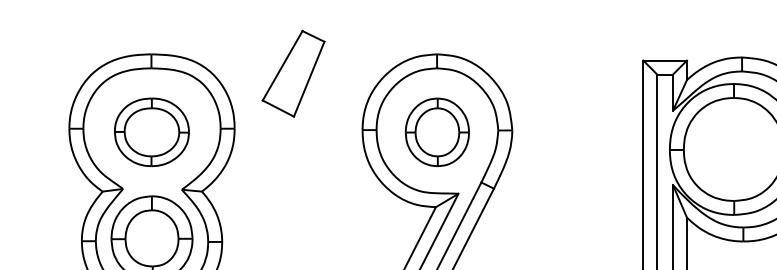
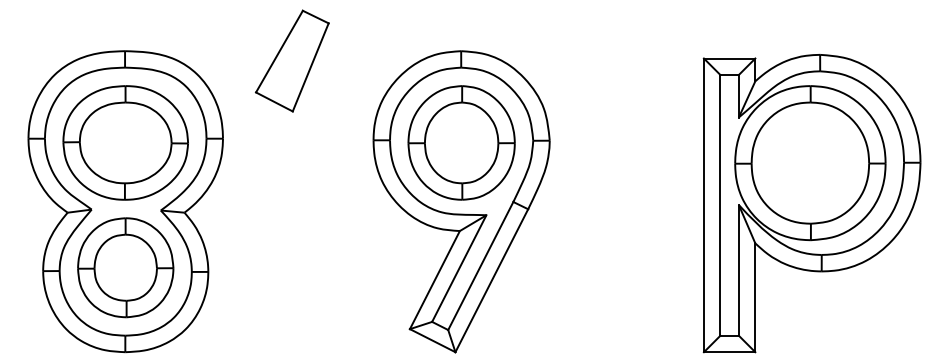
part: (292, 73) -> (291, 60), moved
part: (151, 131) -> (125, 142), size x1.43
part: (437, 131) -> (461, 142), size x1.43

